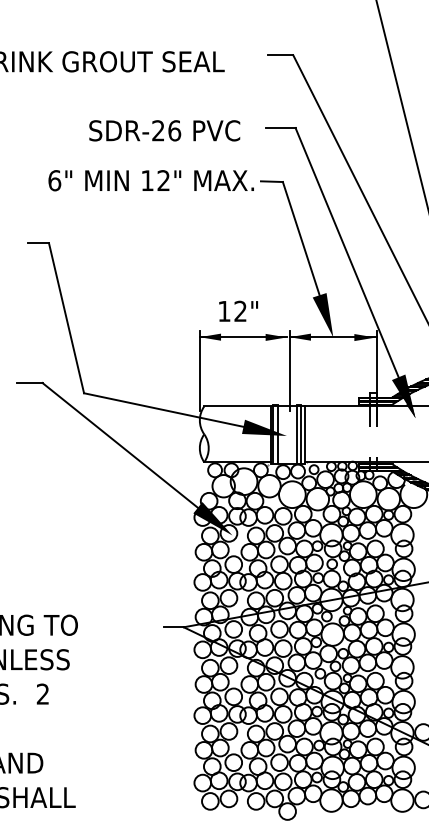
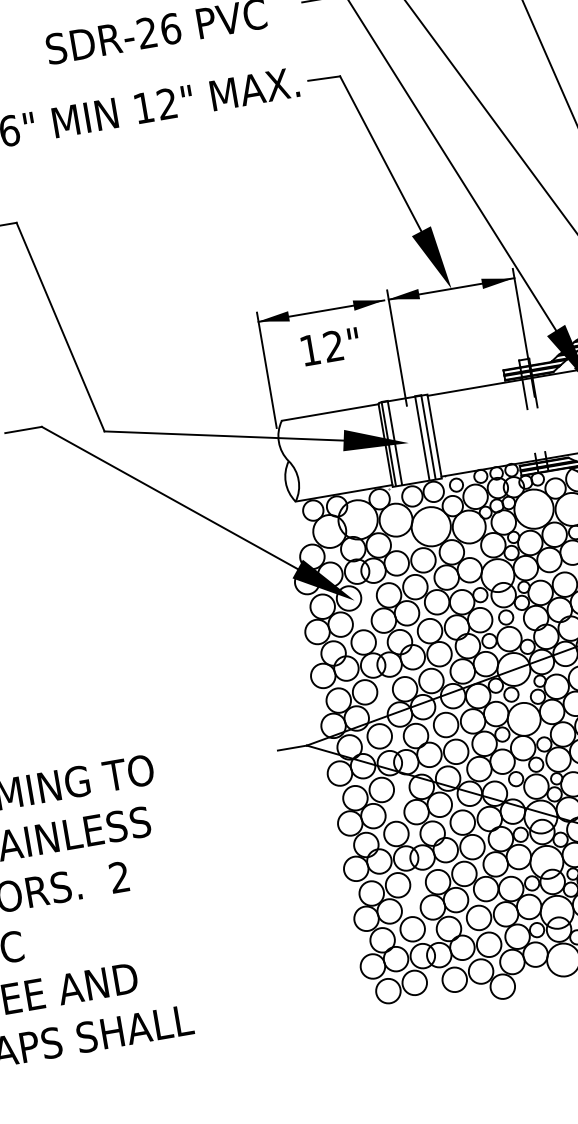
text: (238, 310) -> (330, 345), moved

